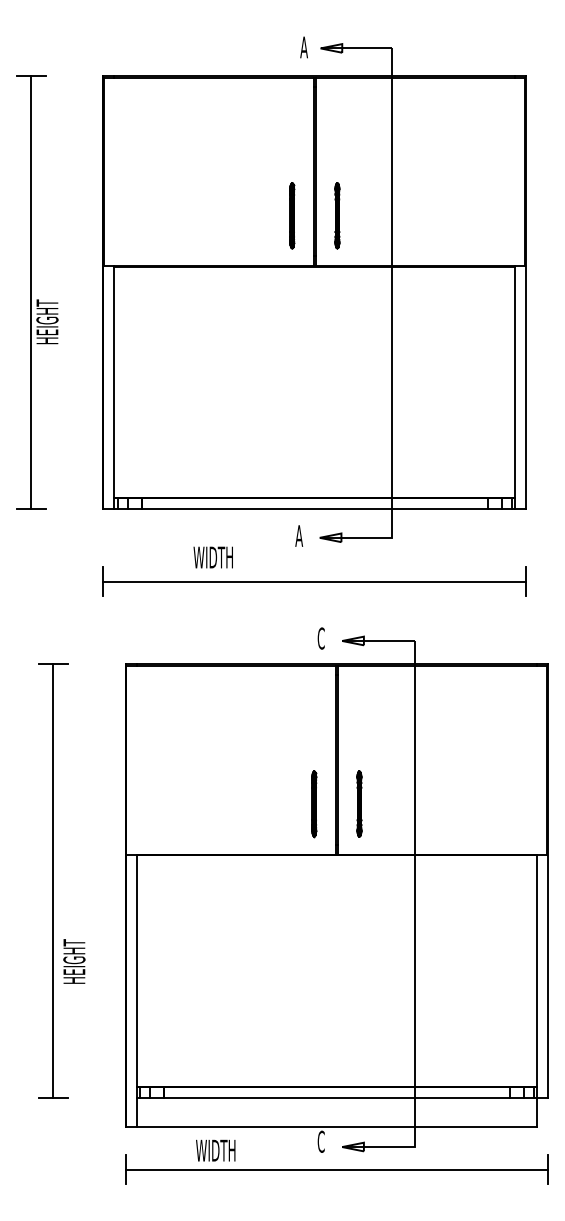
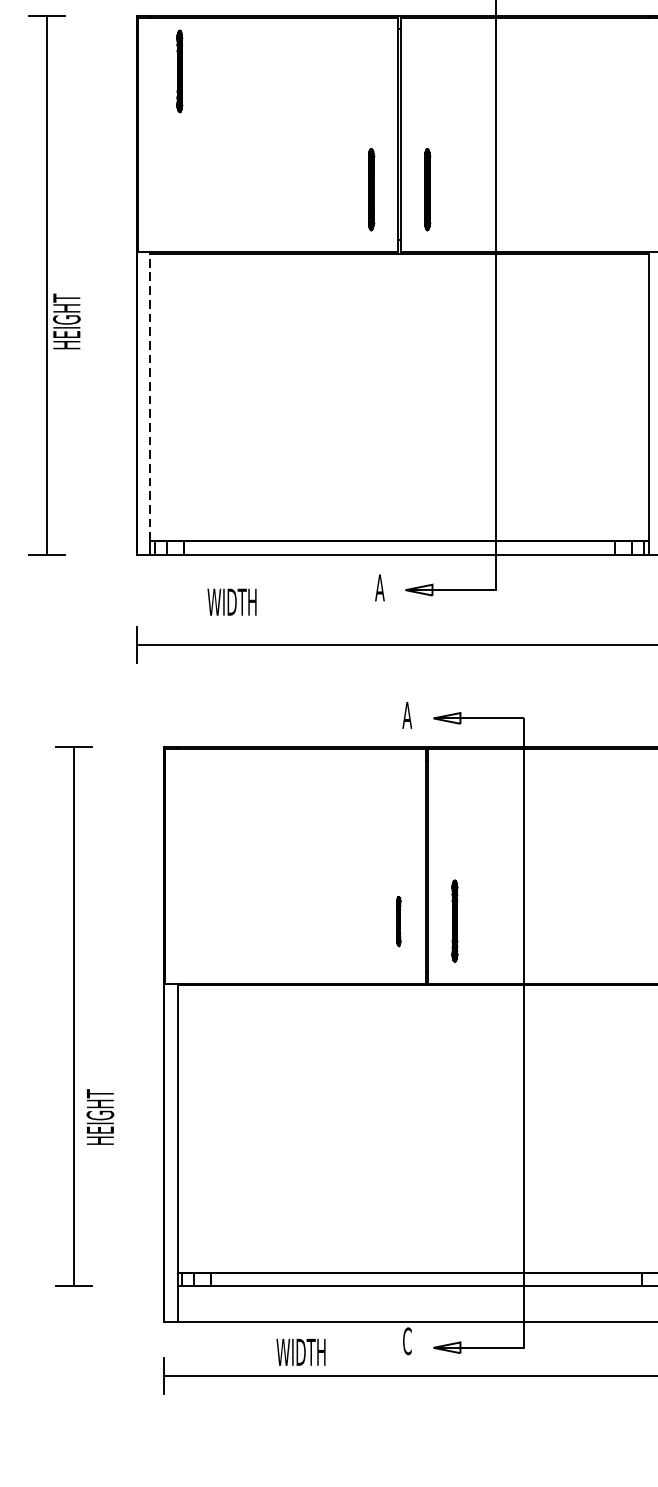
part: (138, 120) -> (180, 71), added
line: (114, 382) -> (150, 396), solid -> dashed
text: (212, 557) -> (231, 602), moved
text: (320, 638) -> (406, 715), C -> A
part: (314, 804) -> (398, 921), size x0.6
text: (215, 1150) -> (300, 1352), moved

